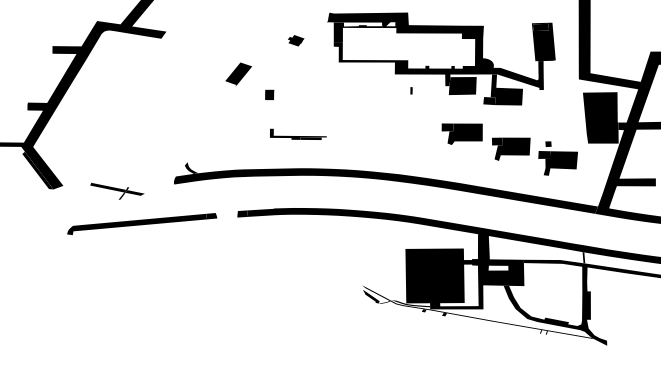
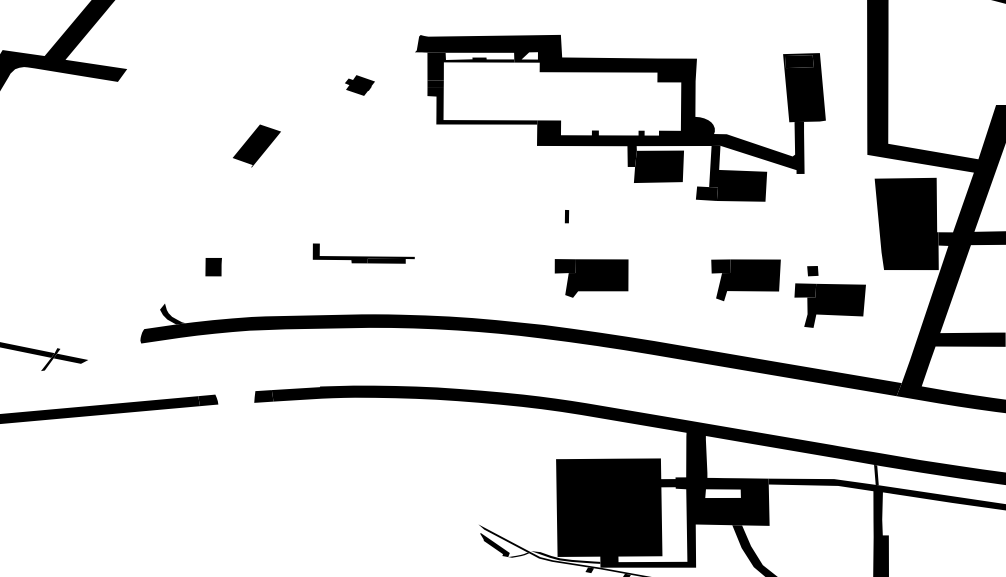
part: (411, 90) -> (566, 216), moved
part: (269, 94) -> (213, 266), moved
part: (461, 133) -> (590, 277), moved

